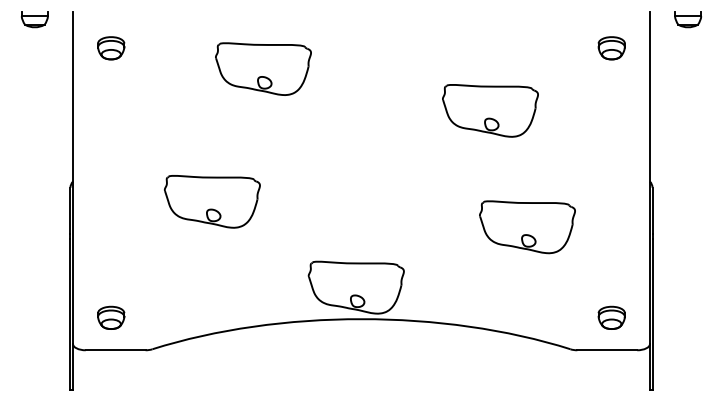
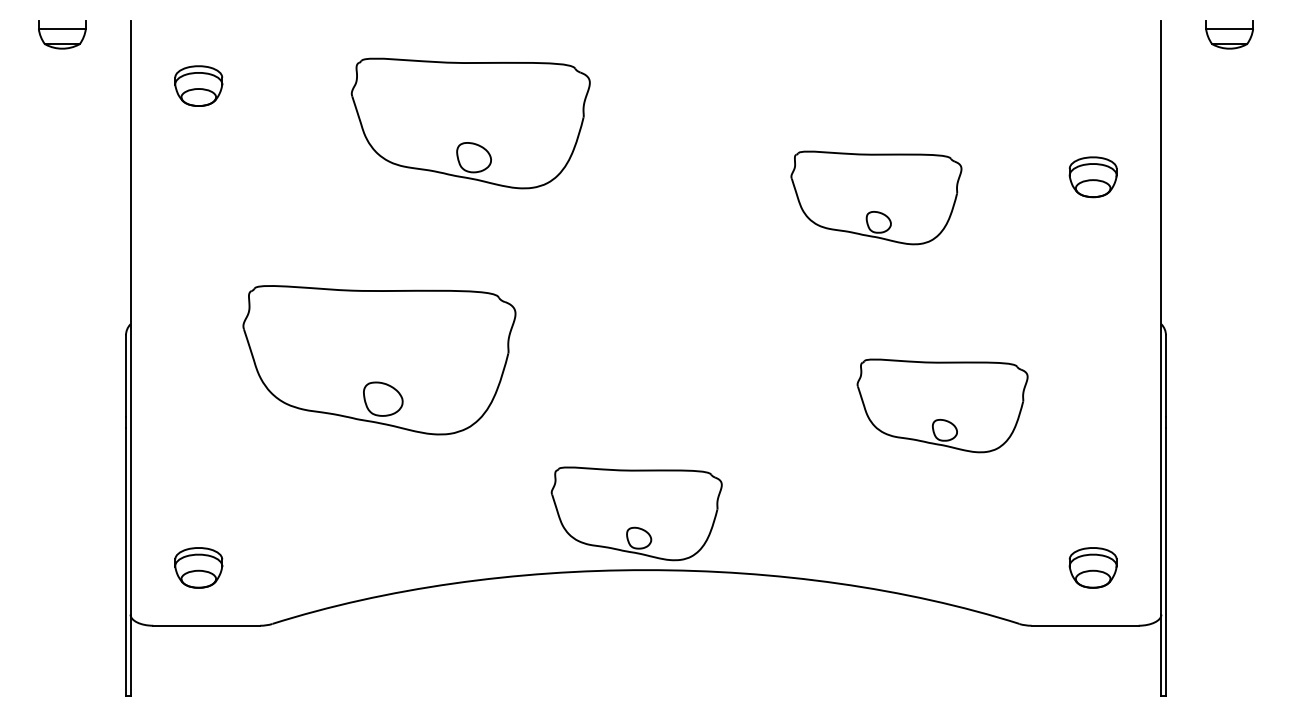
part: (611, 48) -> (1092, 177), moved
part: (263, 68) -> (470, 122), size x1.4
part: (212, 201) -> (379, 359), size x1.6

